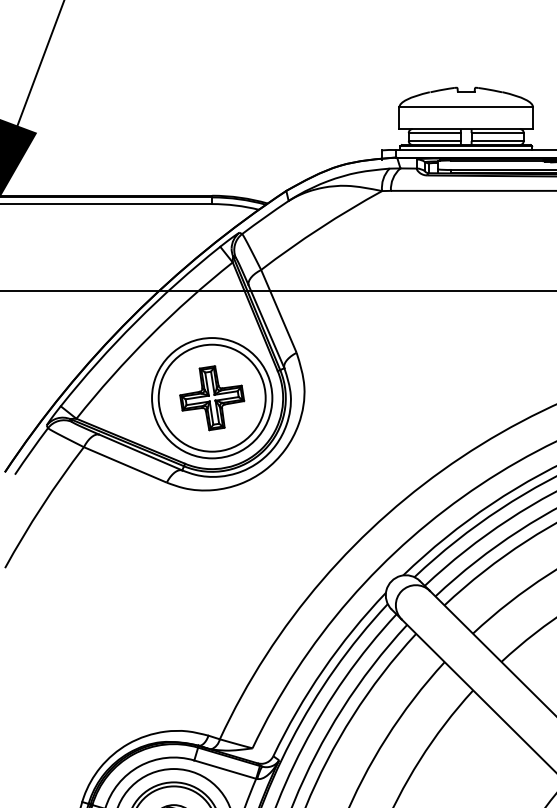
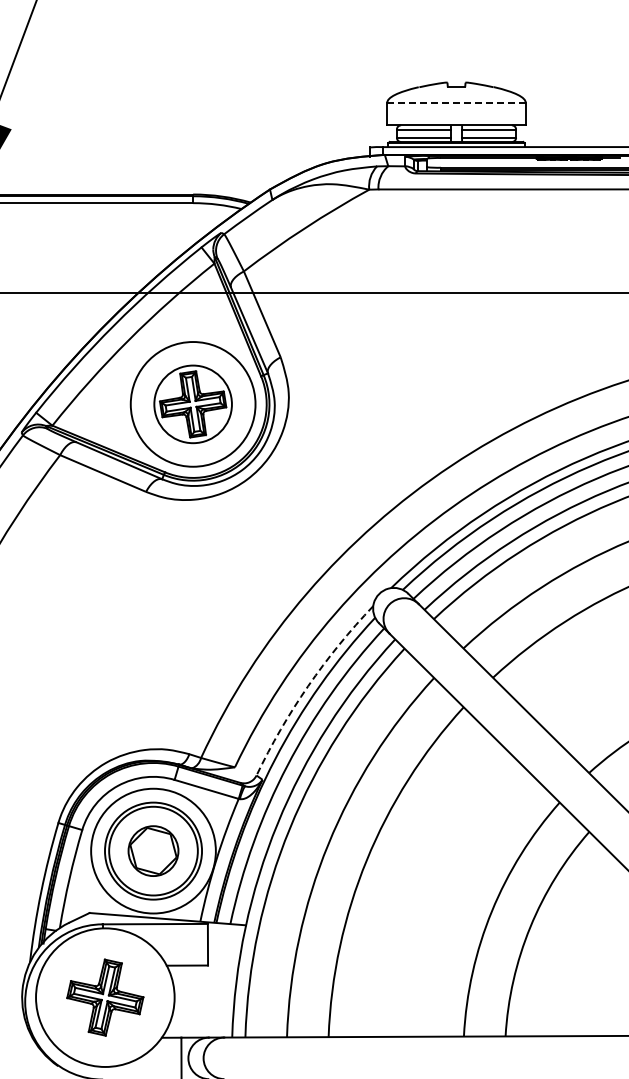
line: (466, 106) -> (456, 102), solid -> dashed
circle: (211, 397) -> (192, 403), size x0.7
arc: (323, 670) -> (308, 686), solid -> dashed

